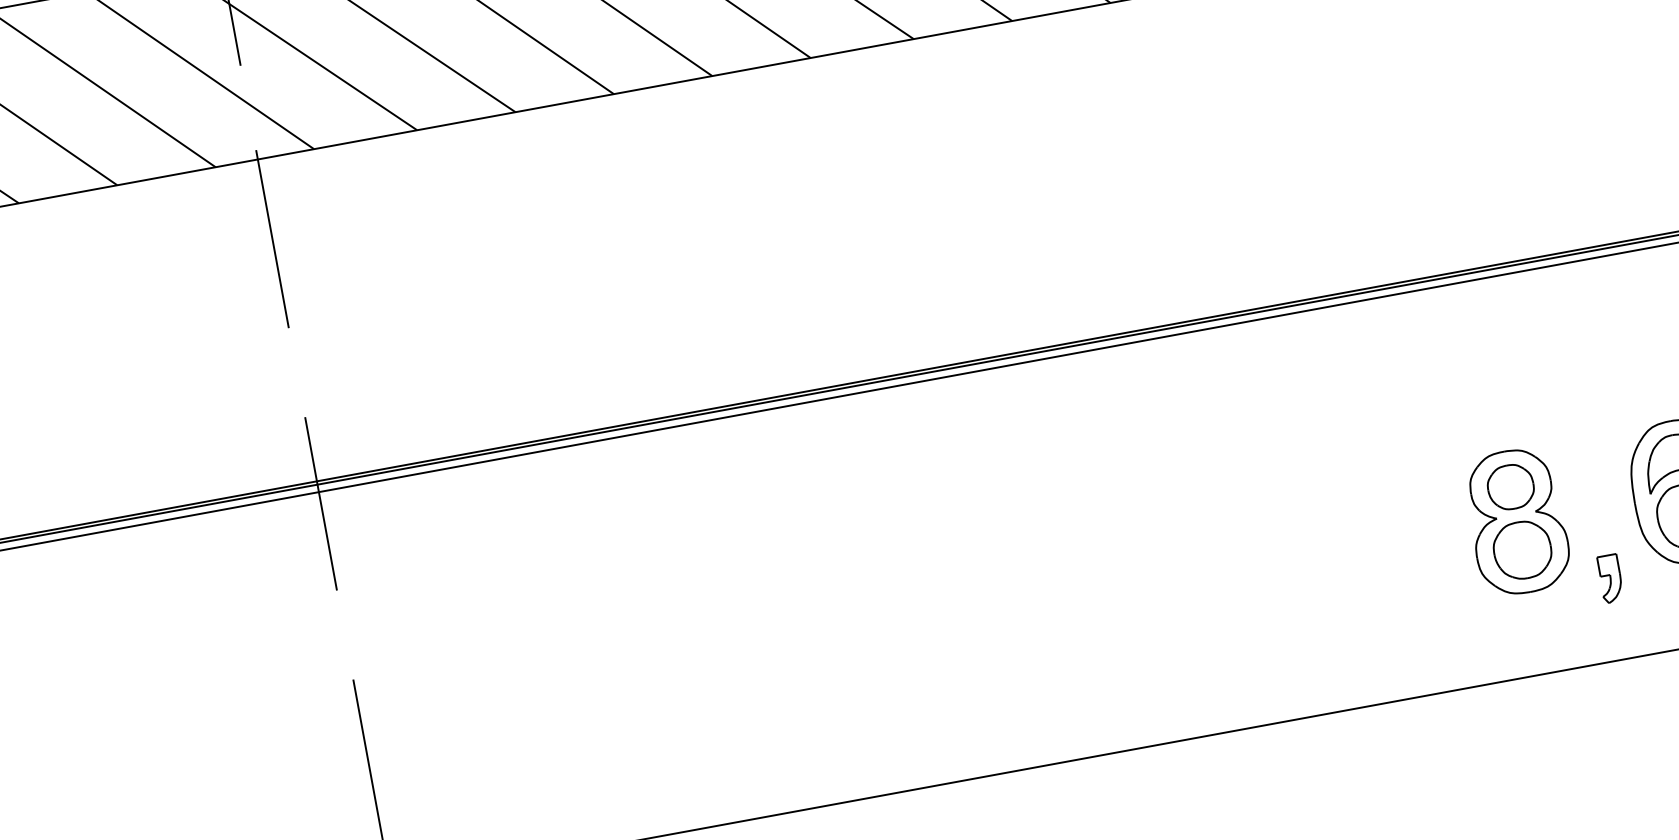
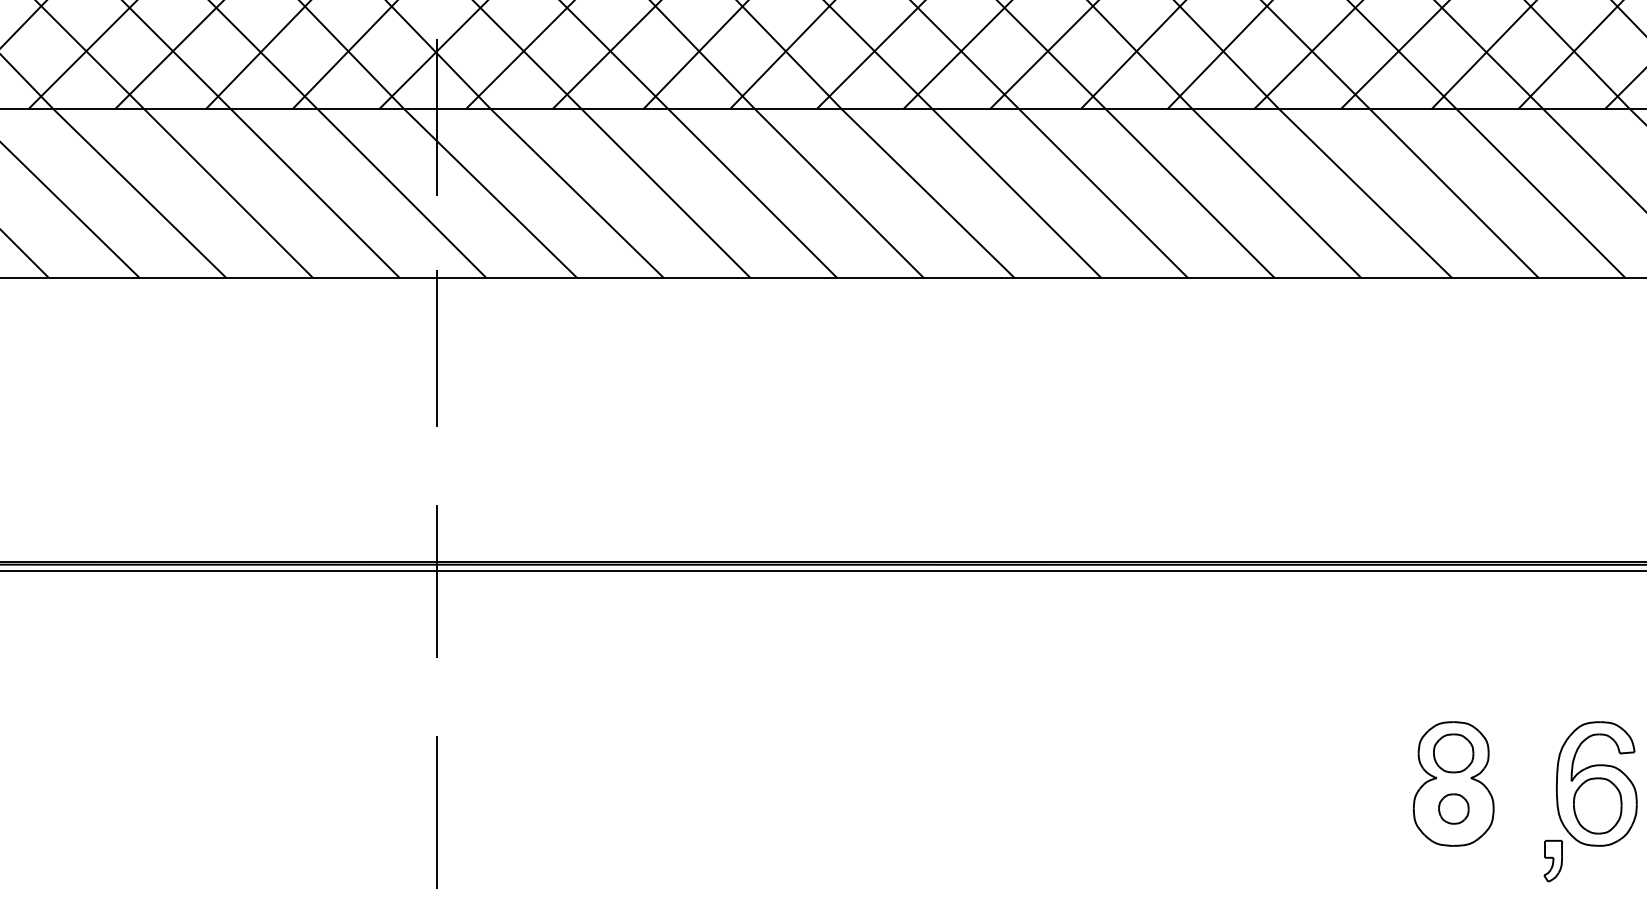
part: (1522, 549) -> (1453, 808), size x0.6
part: (1609, 578) -> (1552, 860), moved

